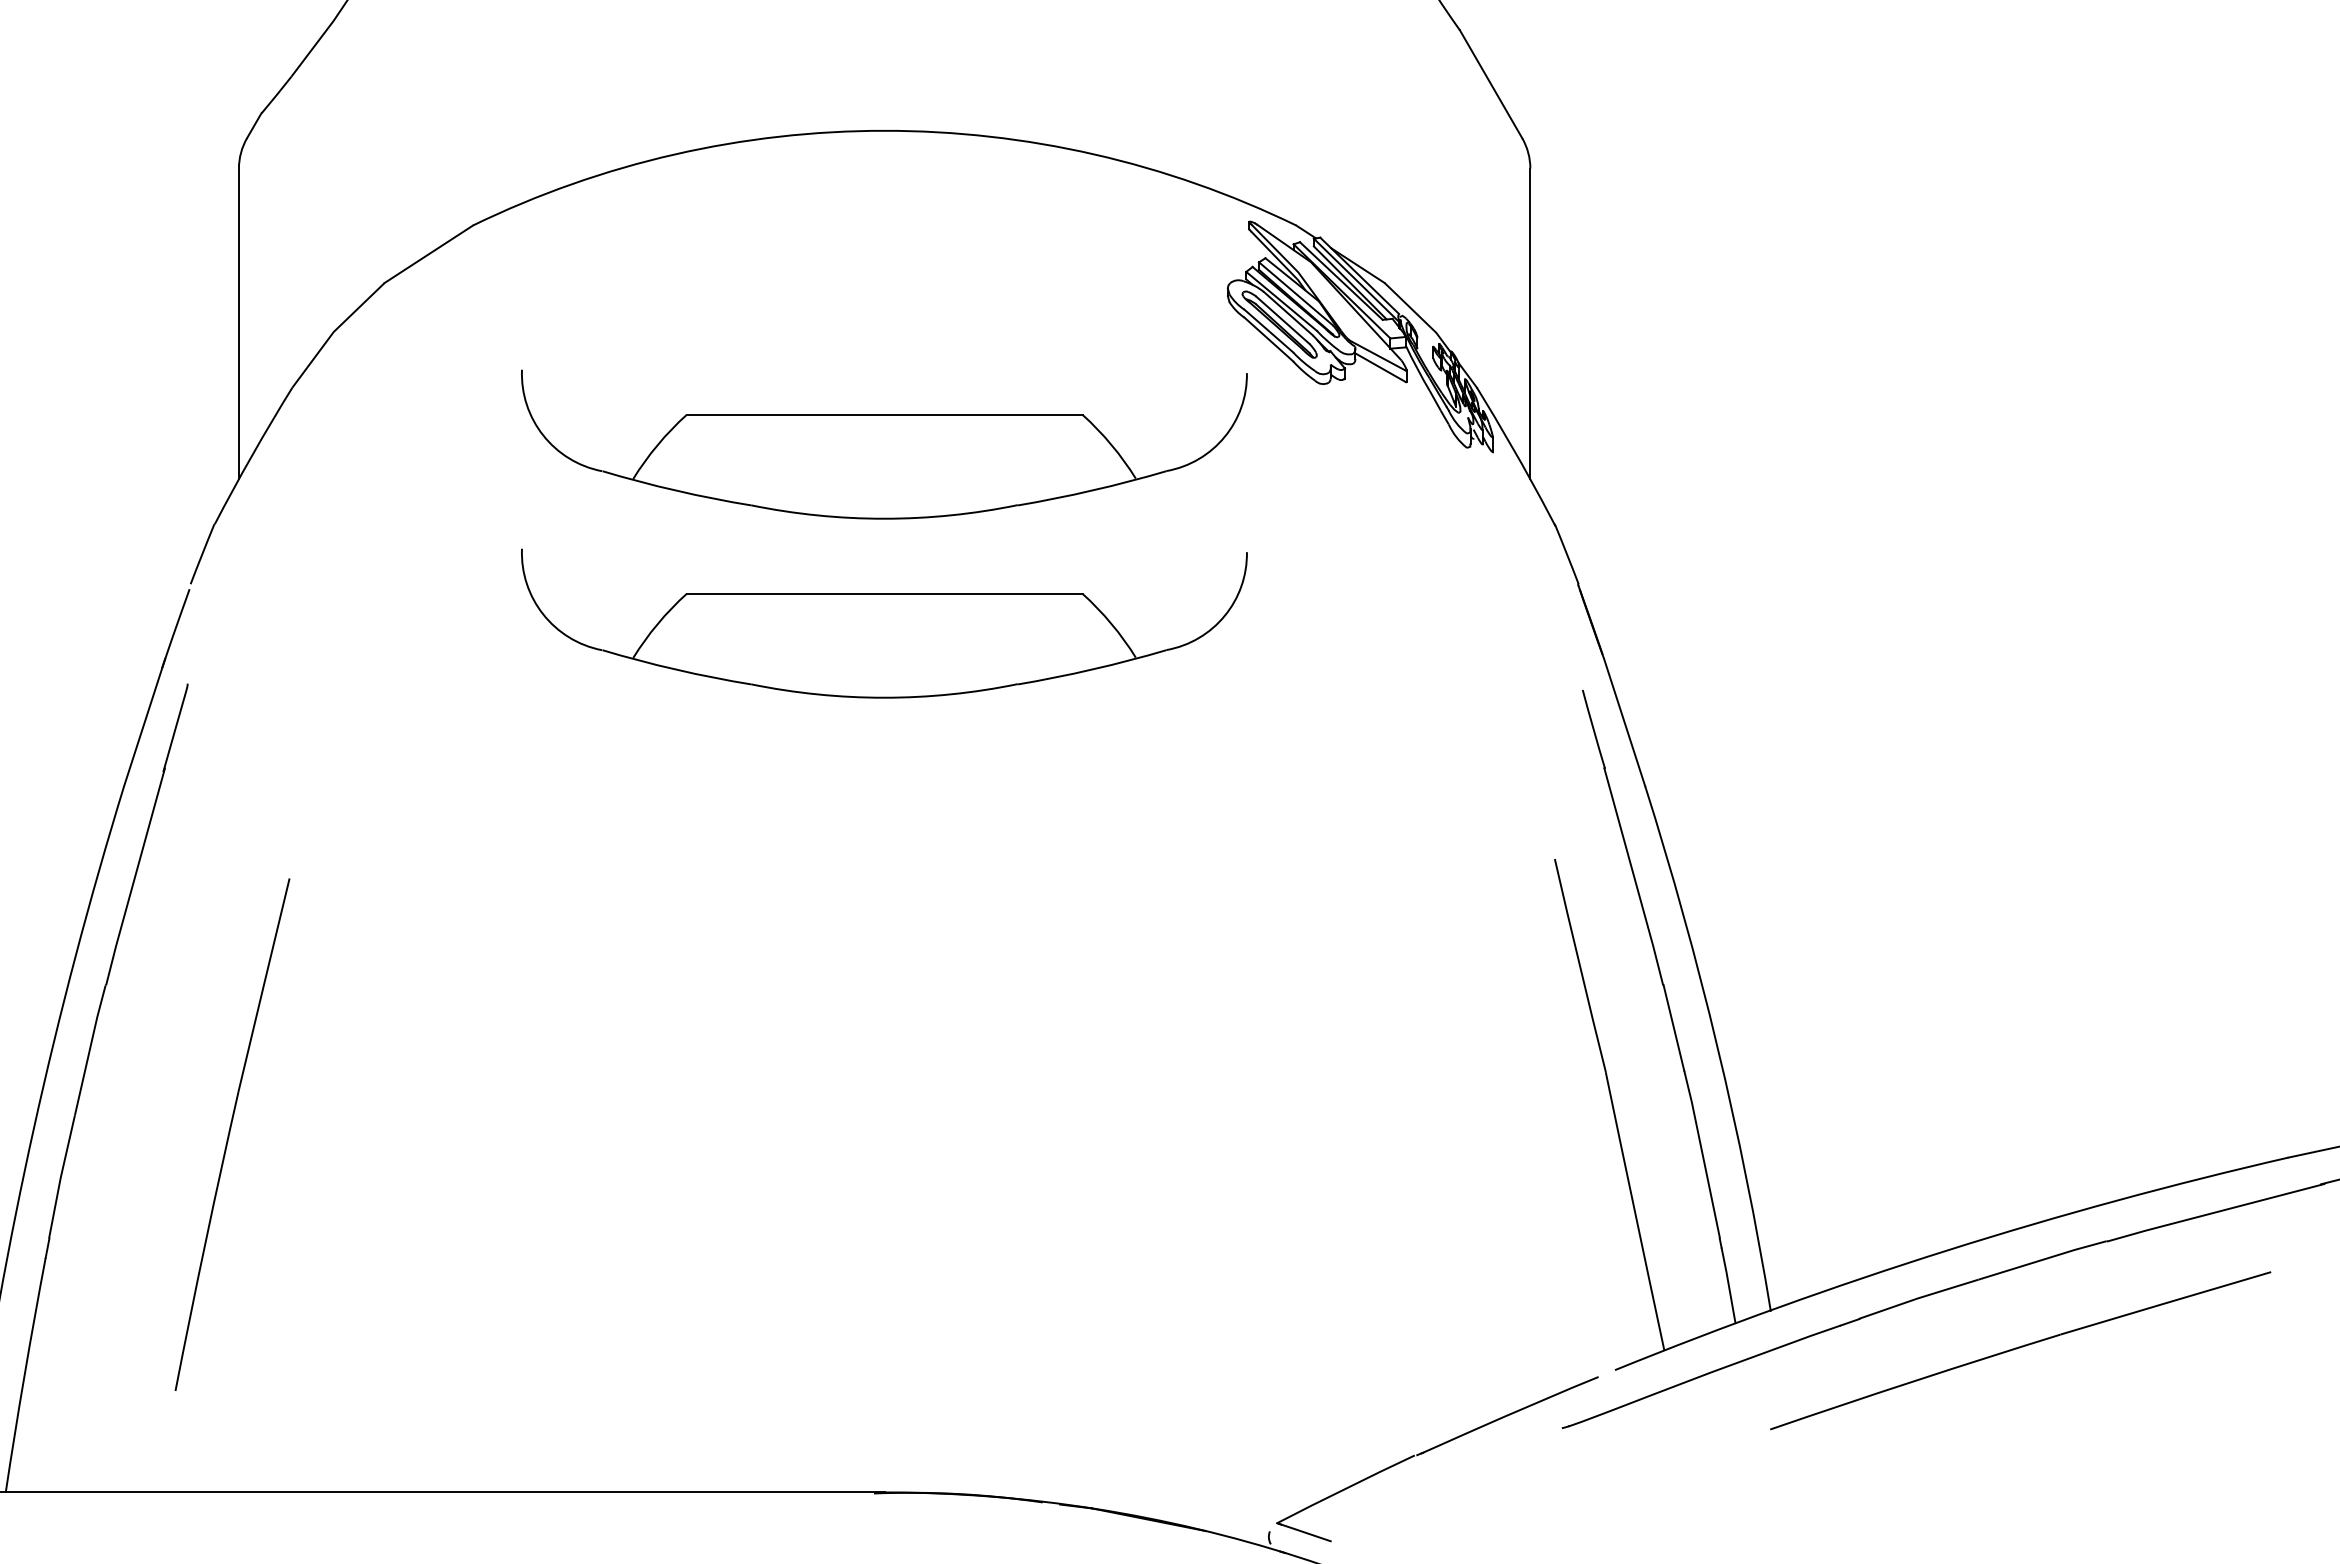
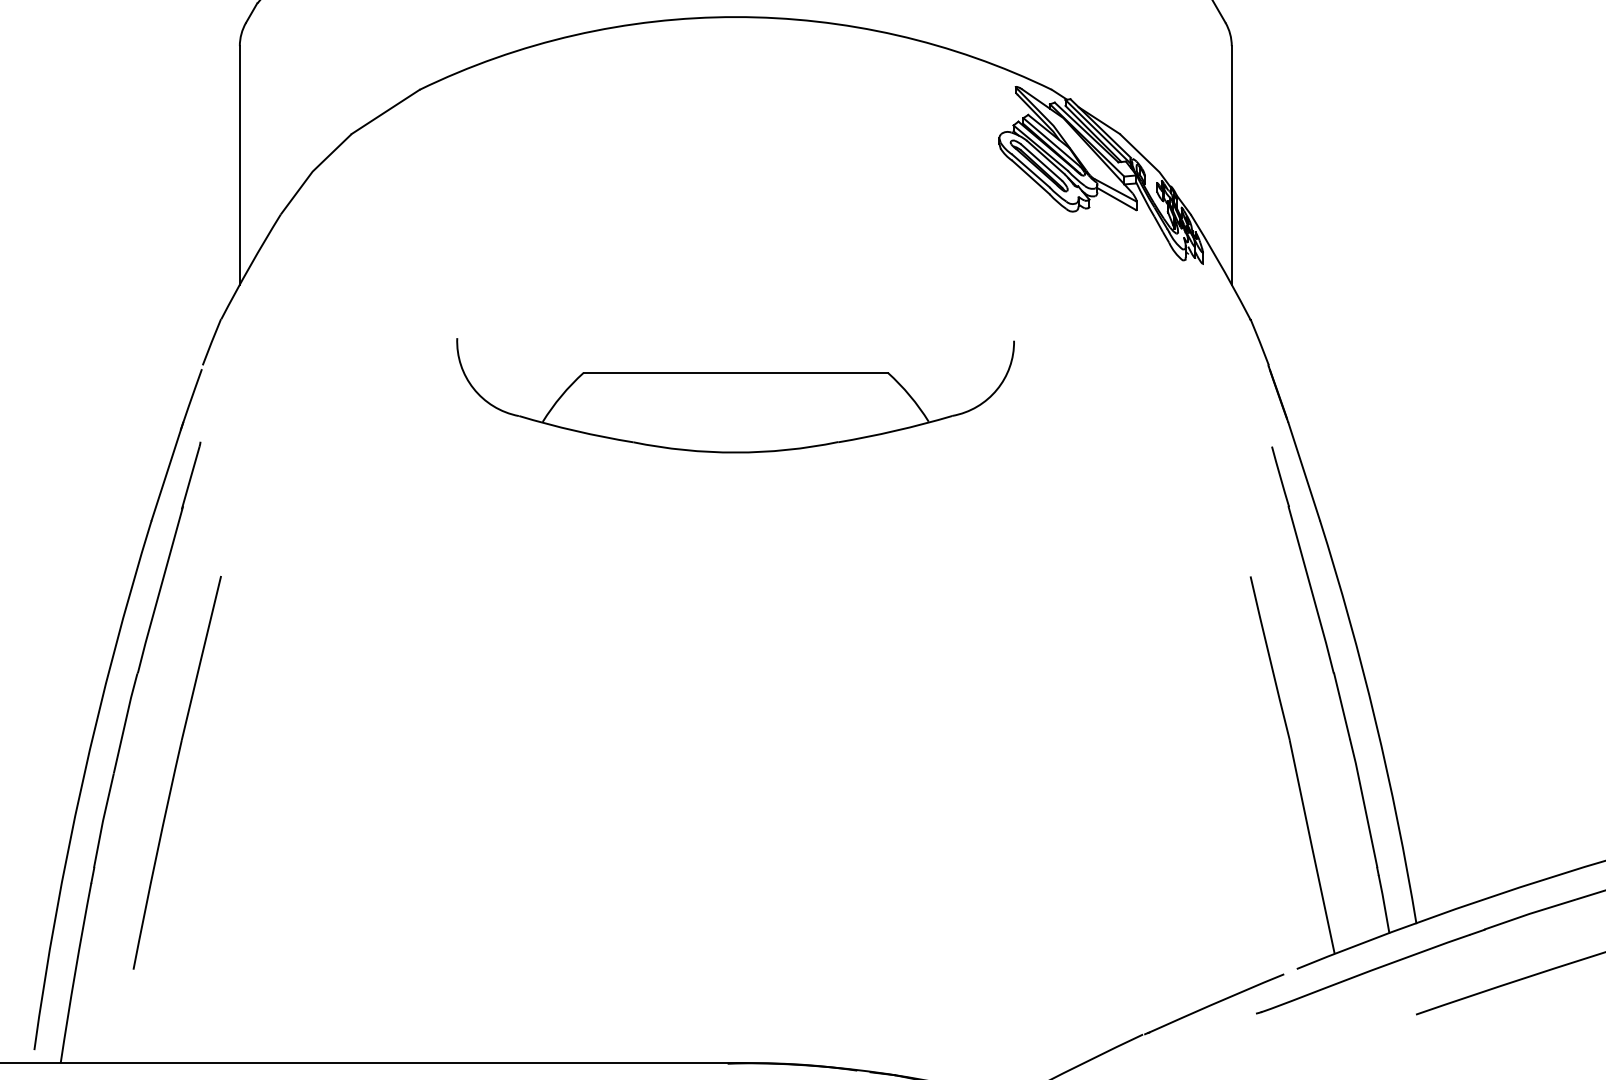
part: (884, 444) -> (735, 258), removed
part: (232, 1134) -> (177, 772), moved

